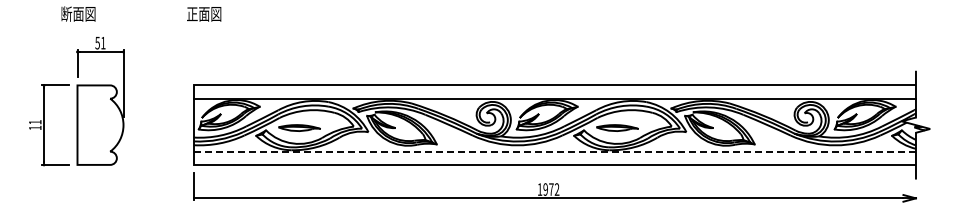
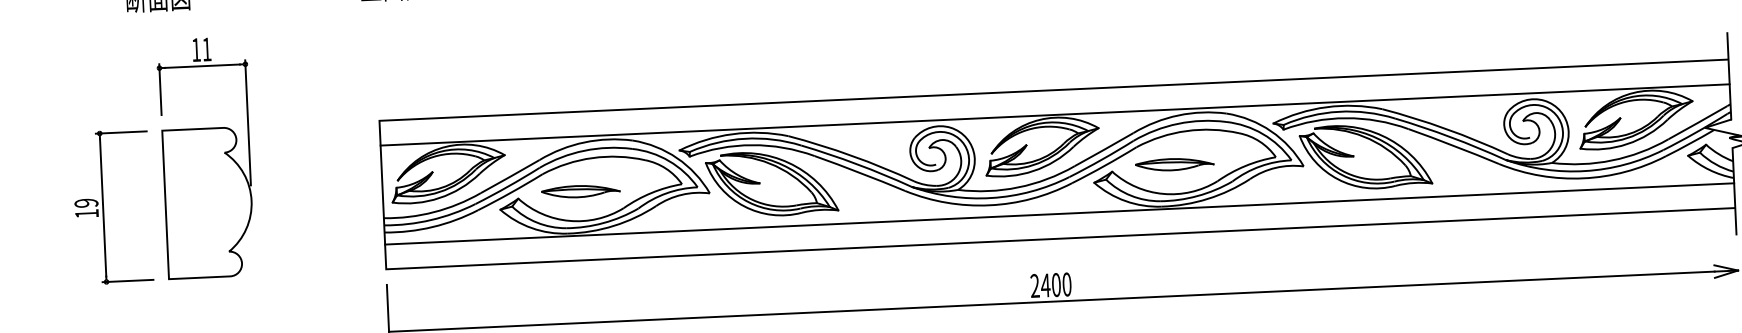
text: (97, 42) -> (195, 48), 51 -> 11
text: (34, 122) -> (85, 203), 11 -> 19
line: (555, 151) -> (1060, 213), dashed -> solid
text: (548, 189) -> (1050, 285), 1972 -> 2400

